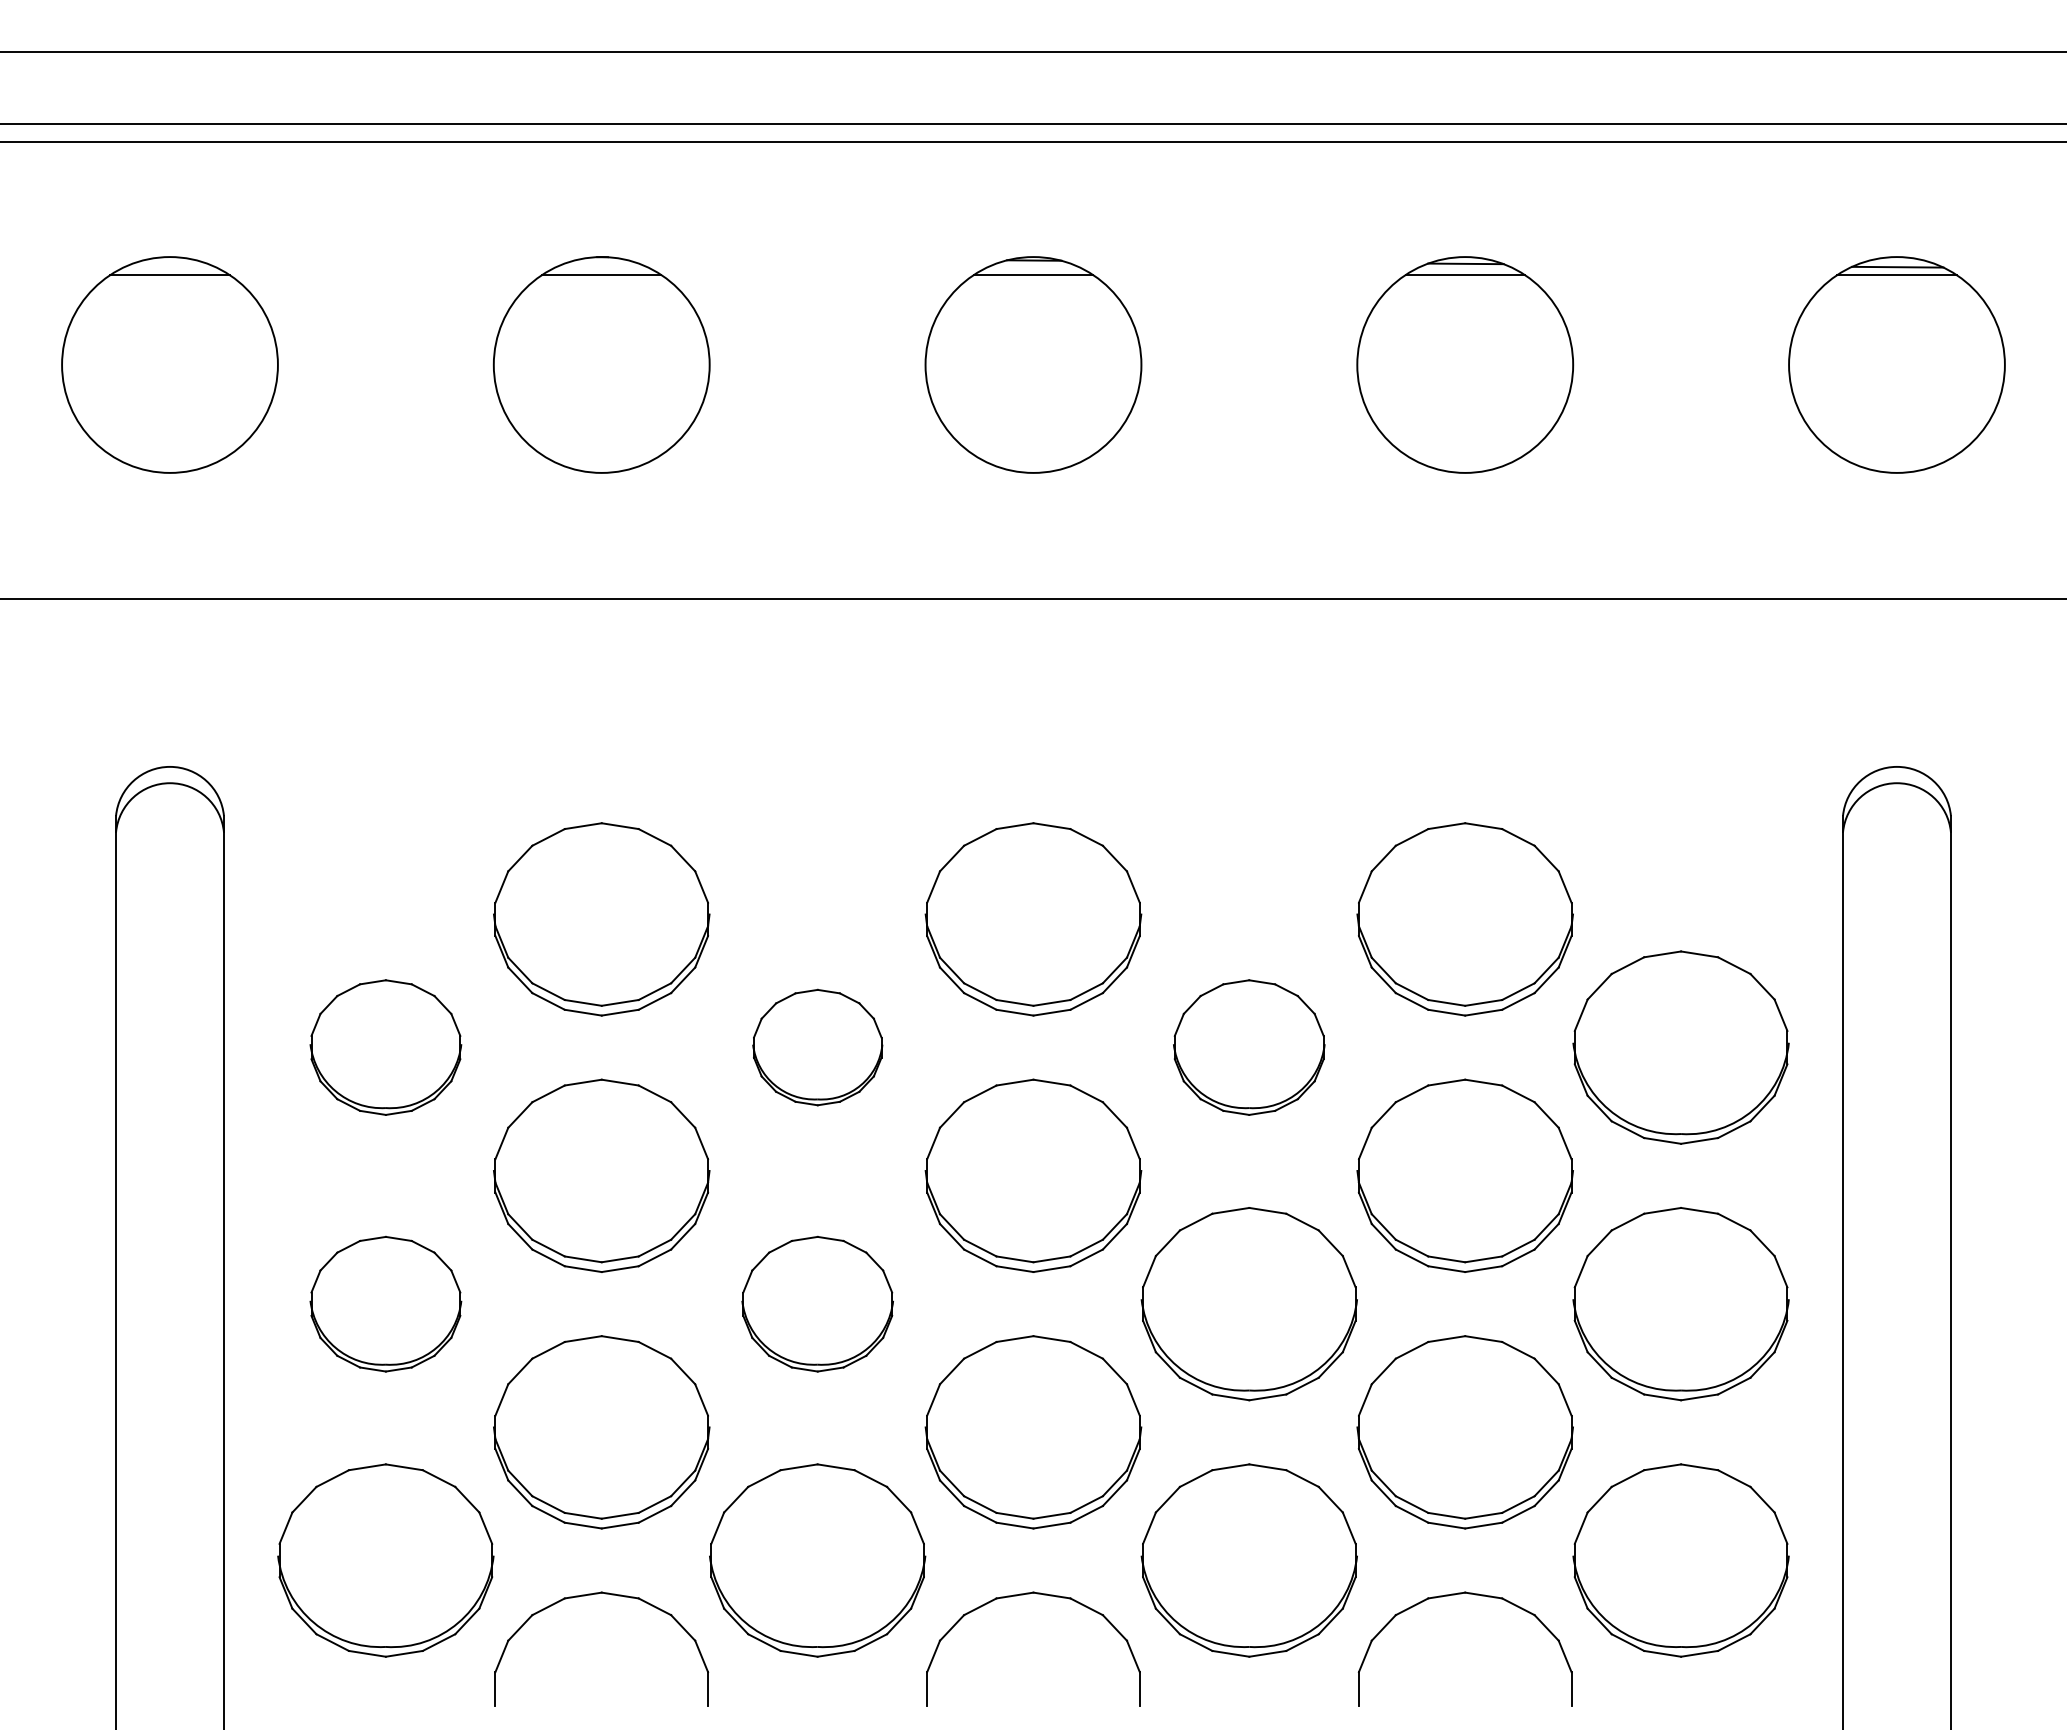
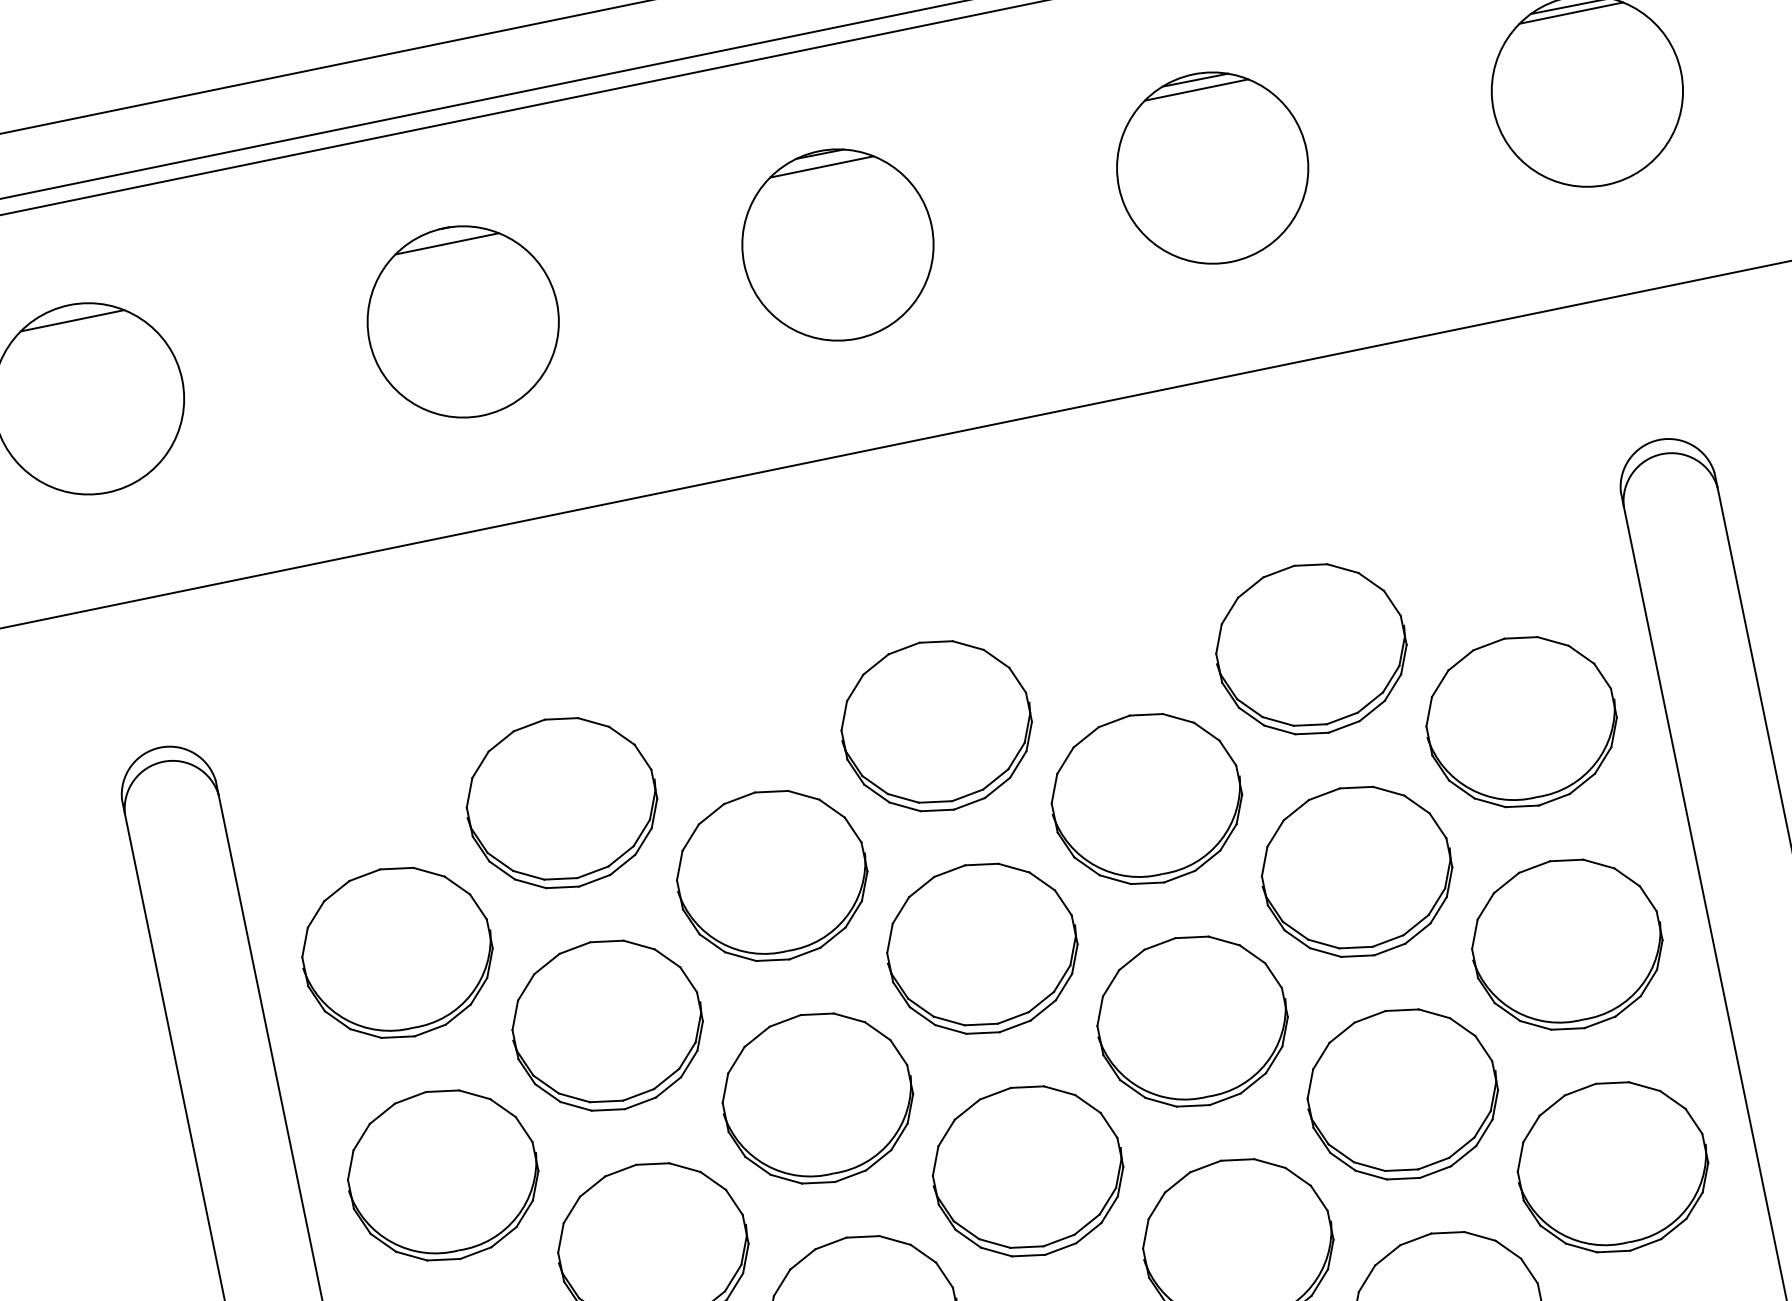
part: (385, 1047) -> (397, 952), size x1.43
part: (817, 1047) -> (772, 875), size x1.67
part: (1248, 1047) -> (1146, 799), size x1.43
part: (385, 1304) -> (442, 1175), size x1.43
part: (817, 1304) -> (817, 1098), size x1.43

